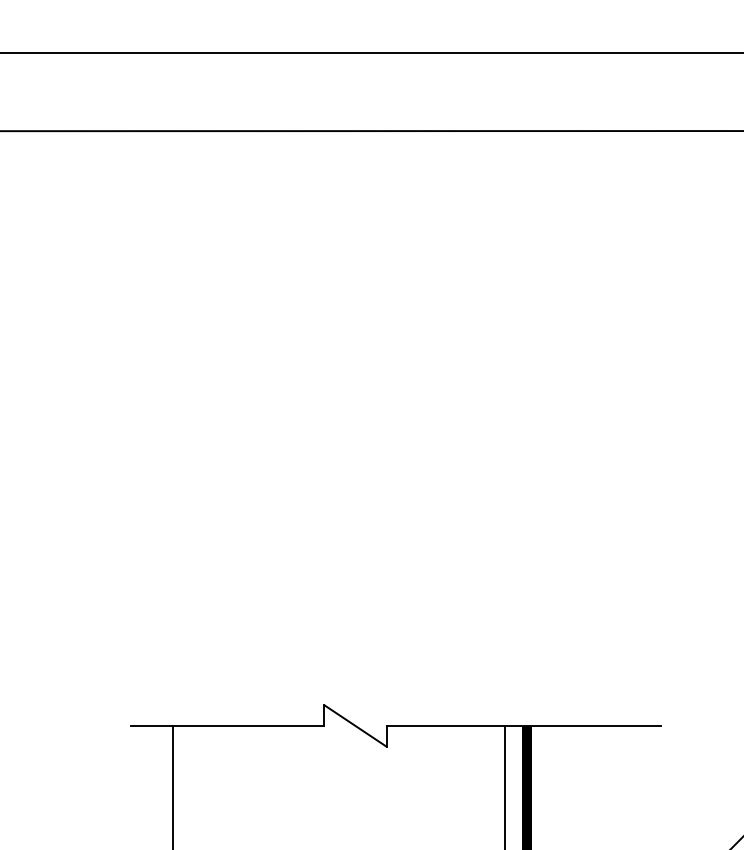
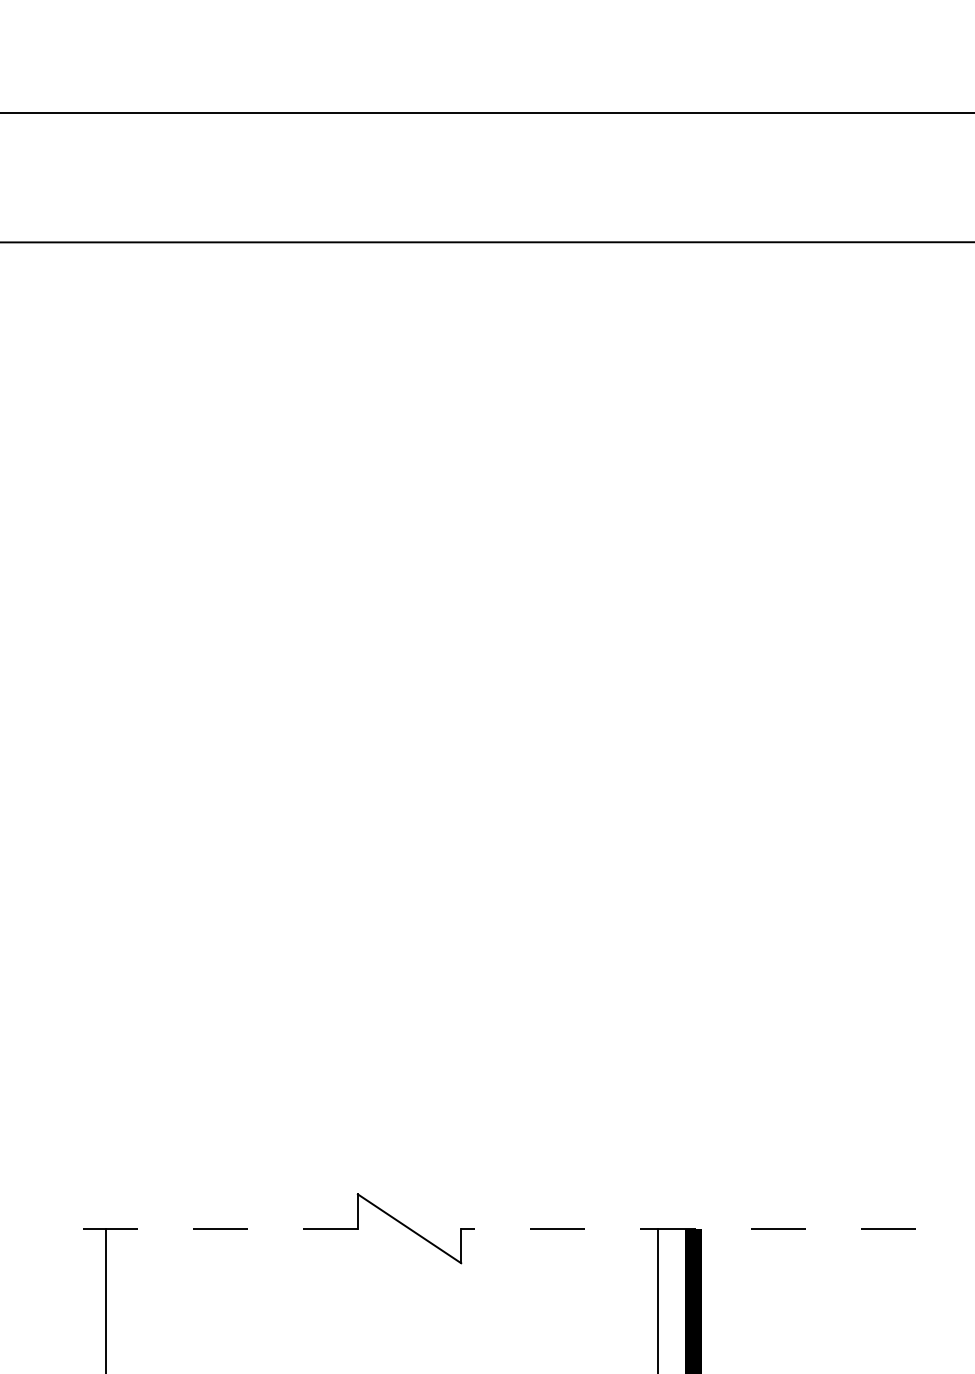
line: (227, 726) -> (197, 1229), solid -> dashed
line: (523, 726) -> (687, 1229), solid -> dashed

